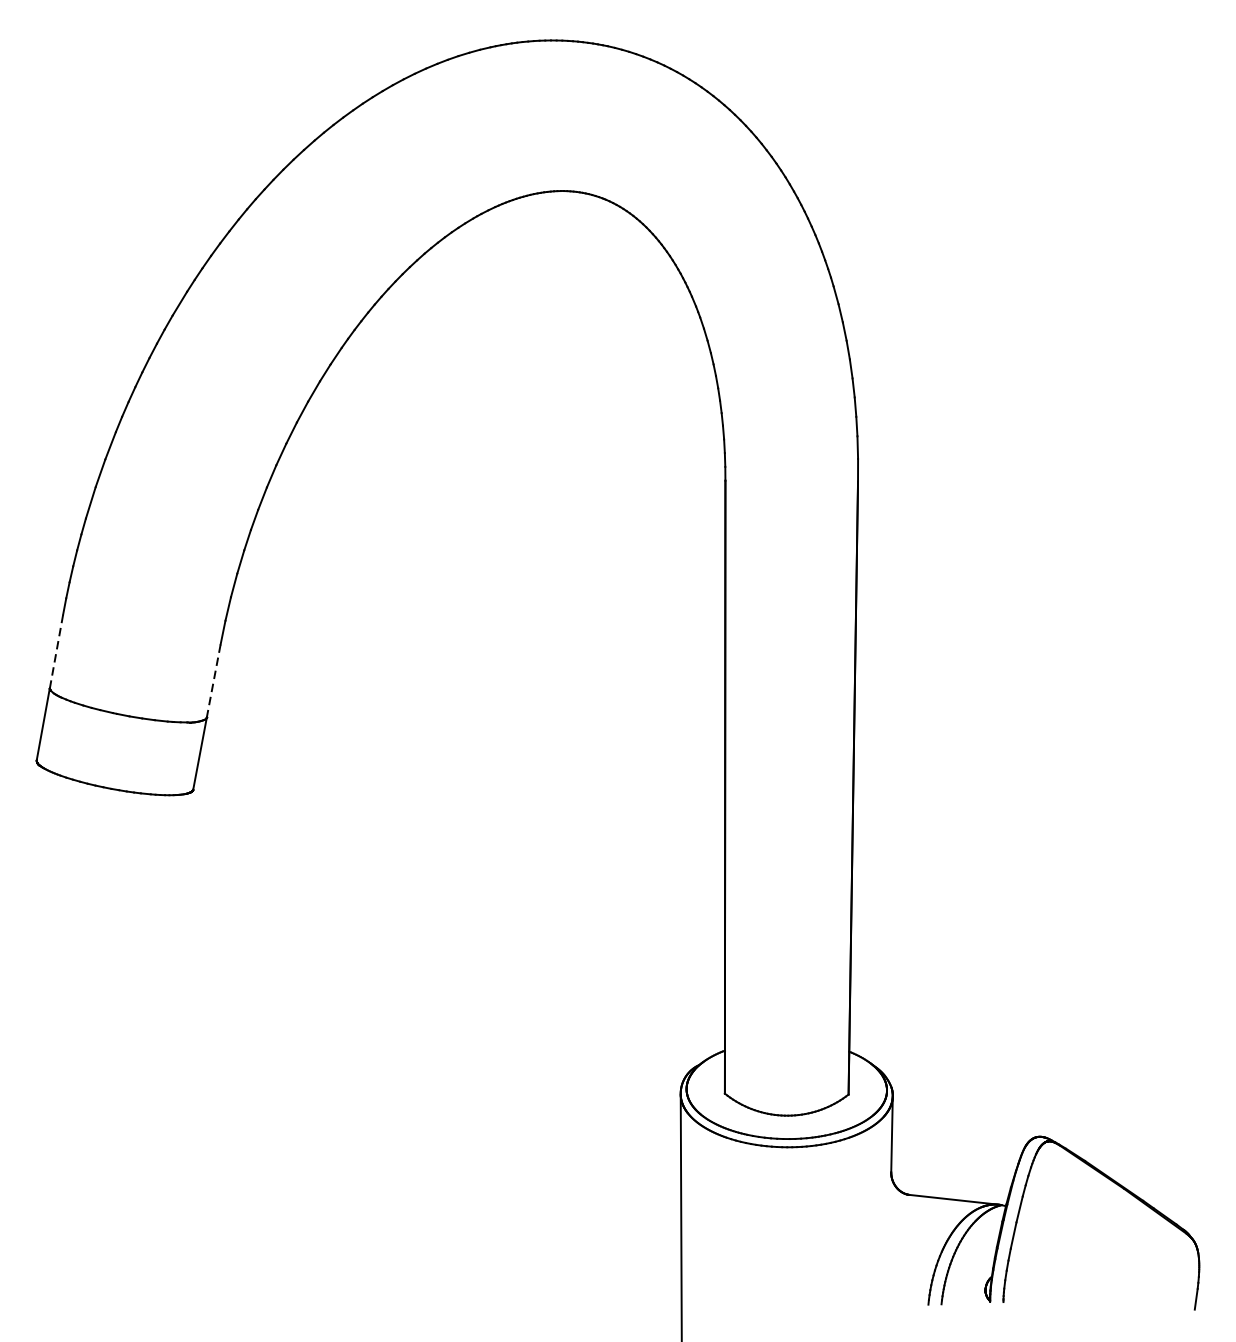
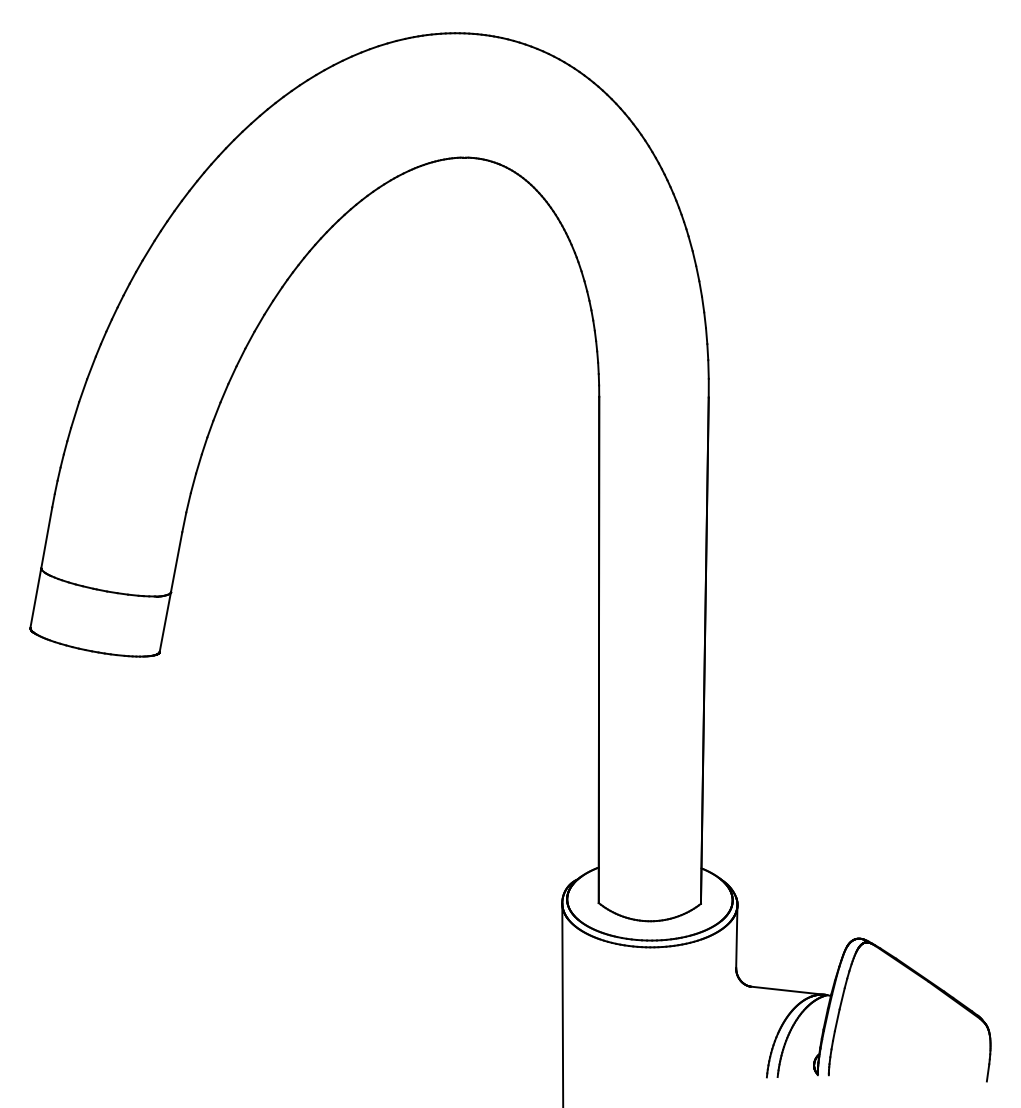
line: (56, 651) -> (46, 537), dashed -> solid
line: (213, 681) -> (176, 562), dashed -> solid

